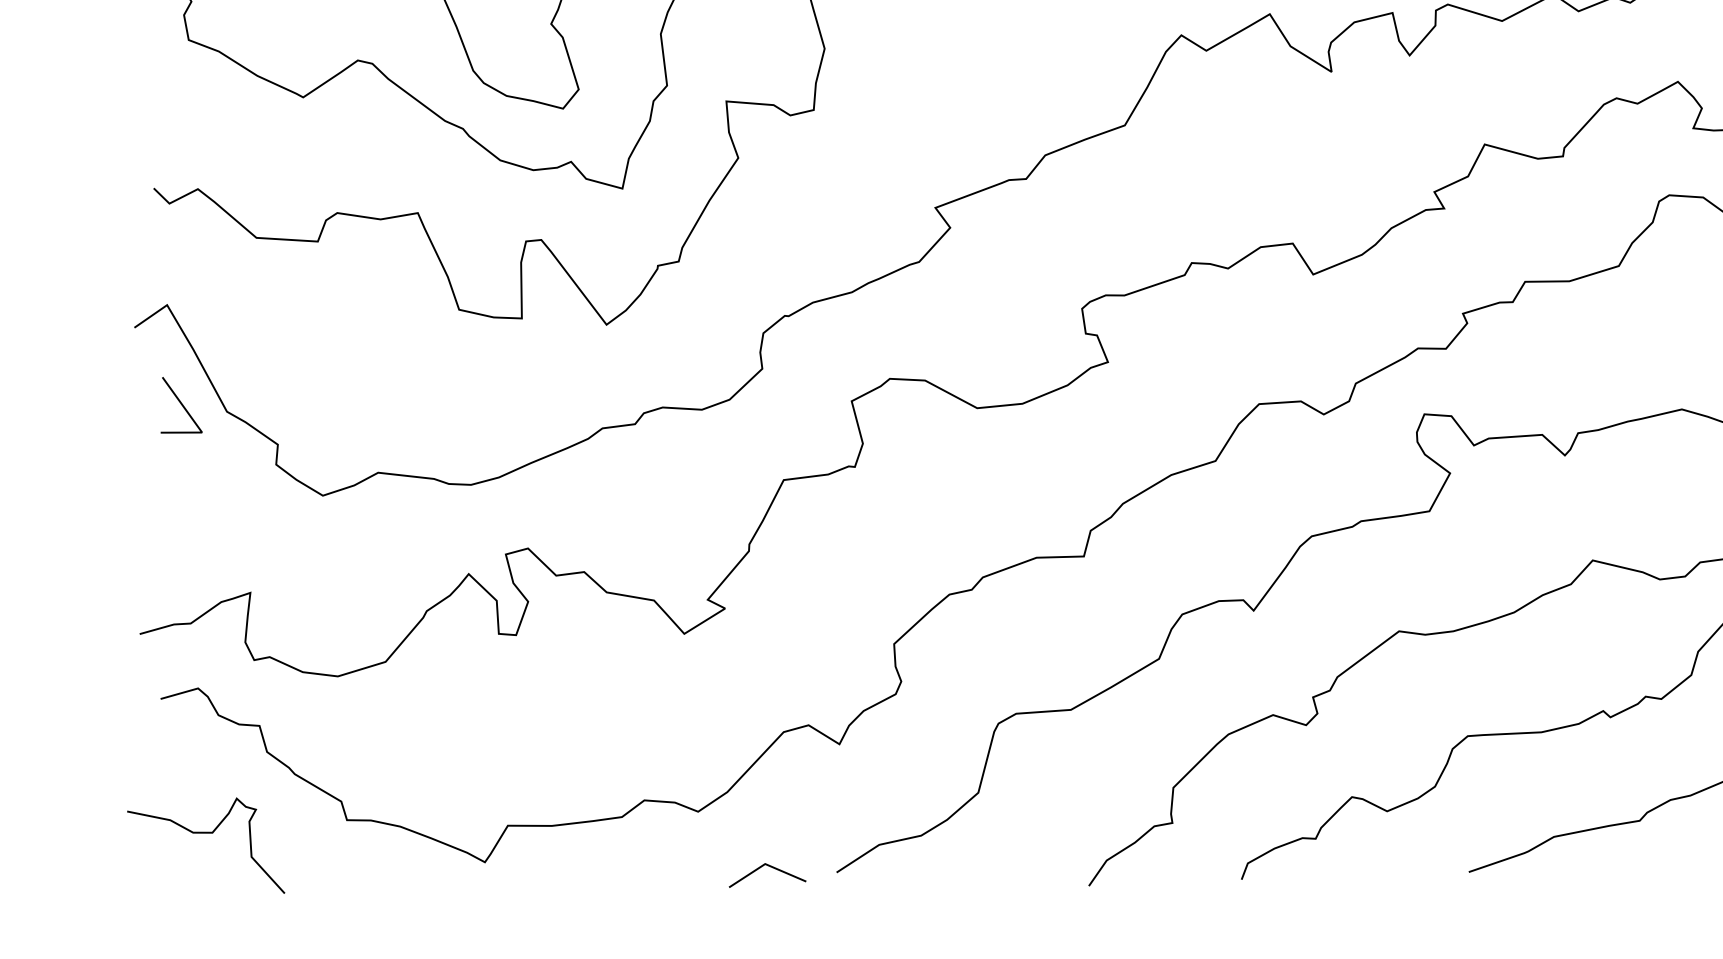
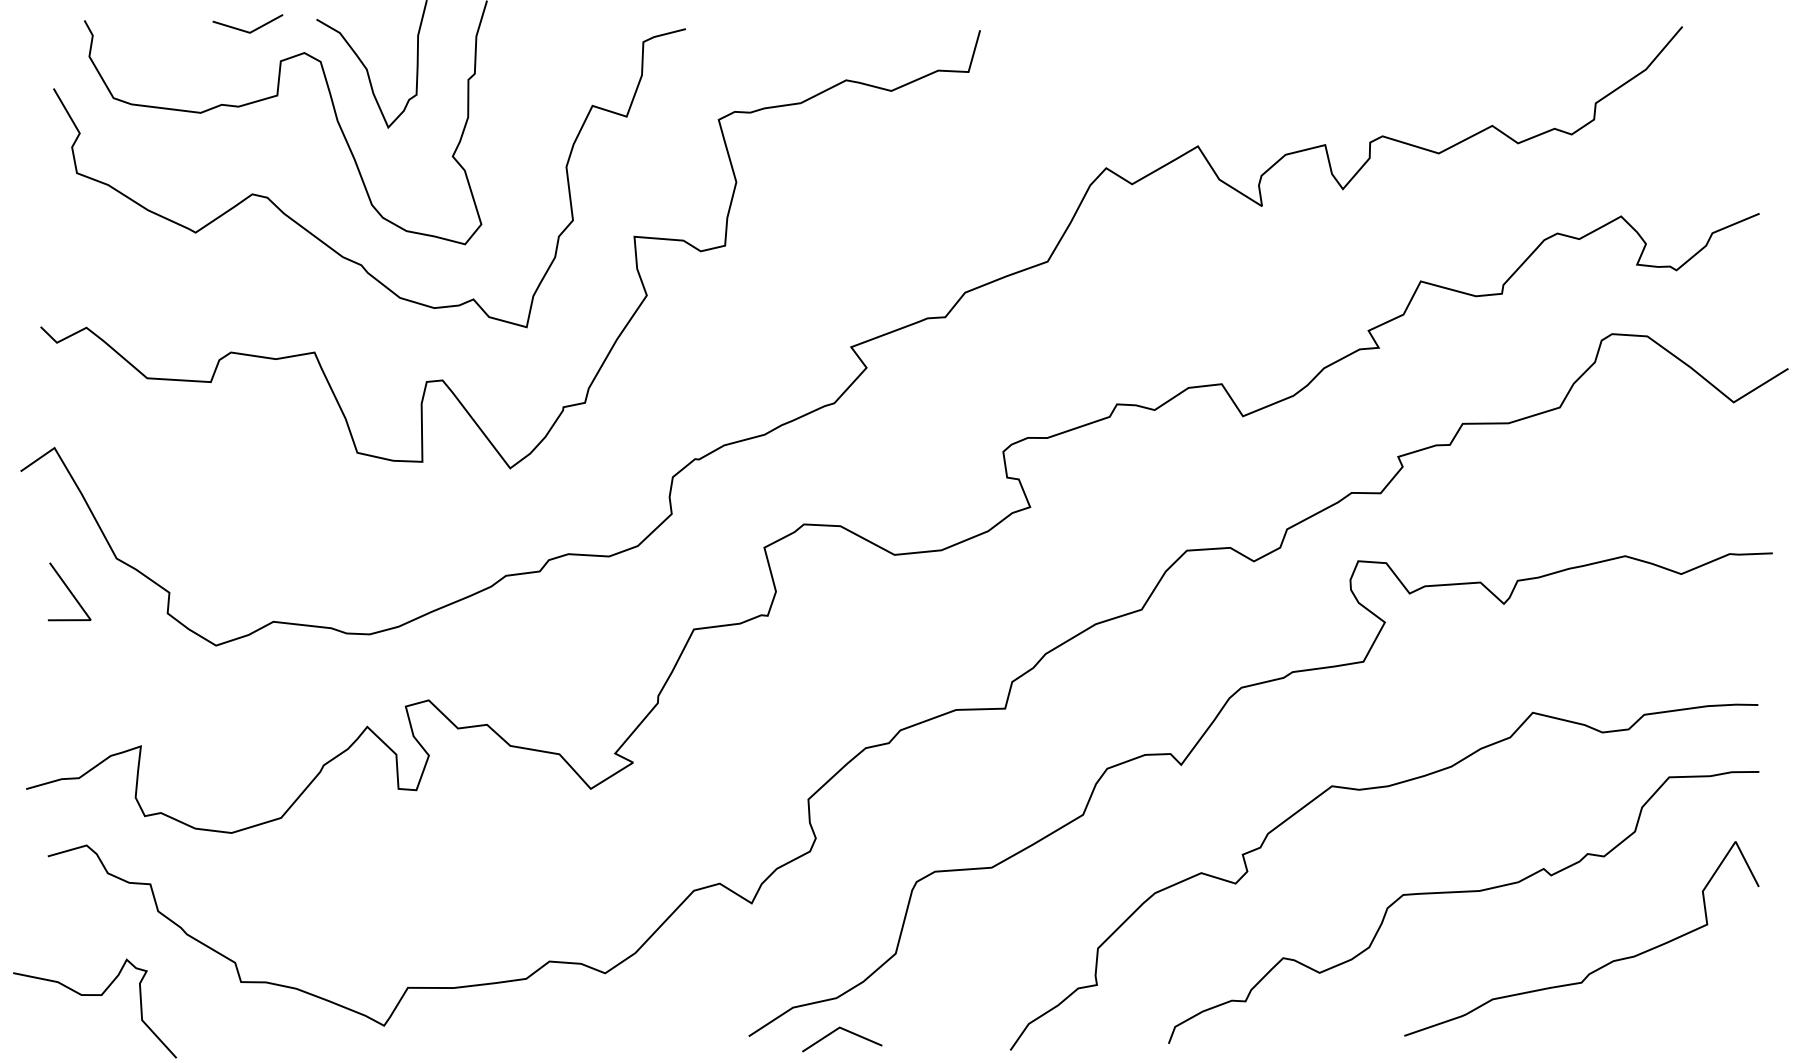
line: (181, 404) -> (69, 591), moved
line: (771, 867) -> (846, 1031), moved

